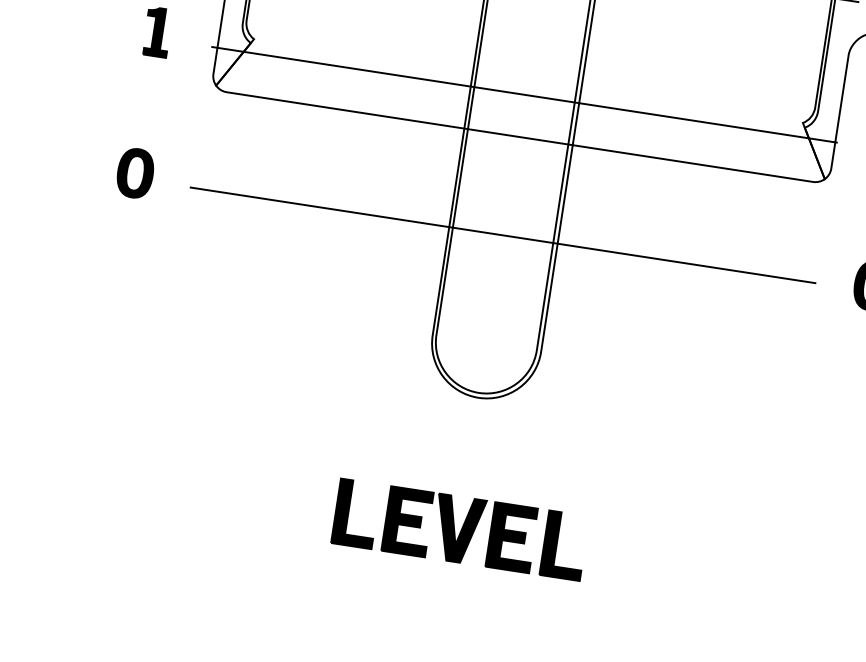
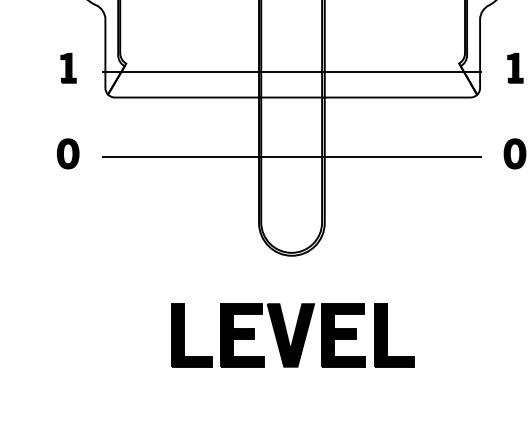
part: (459, 529) -> (292, 335), size x1.6

